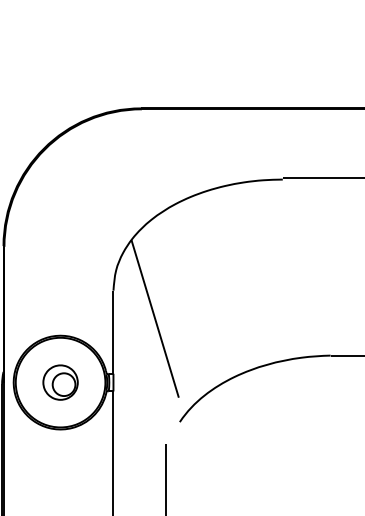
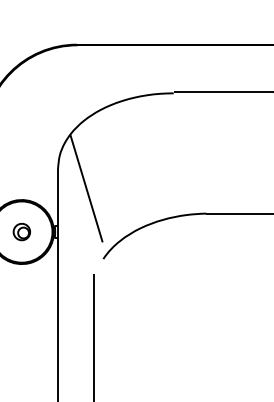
part: (60, 381) -> (21, 231), size x0.7

